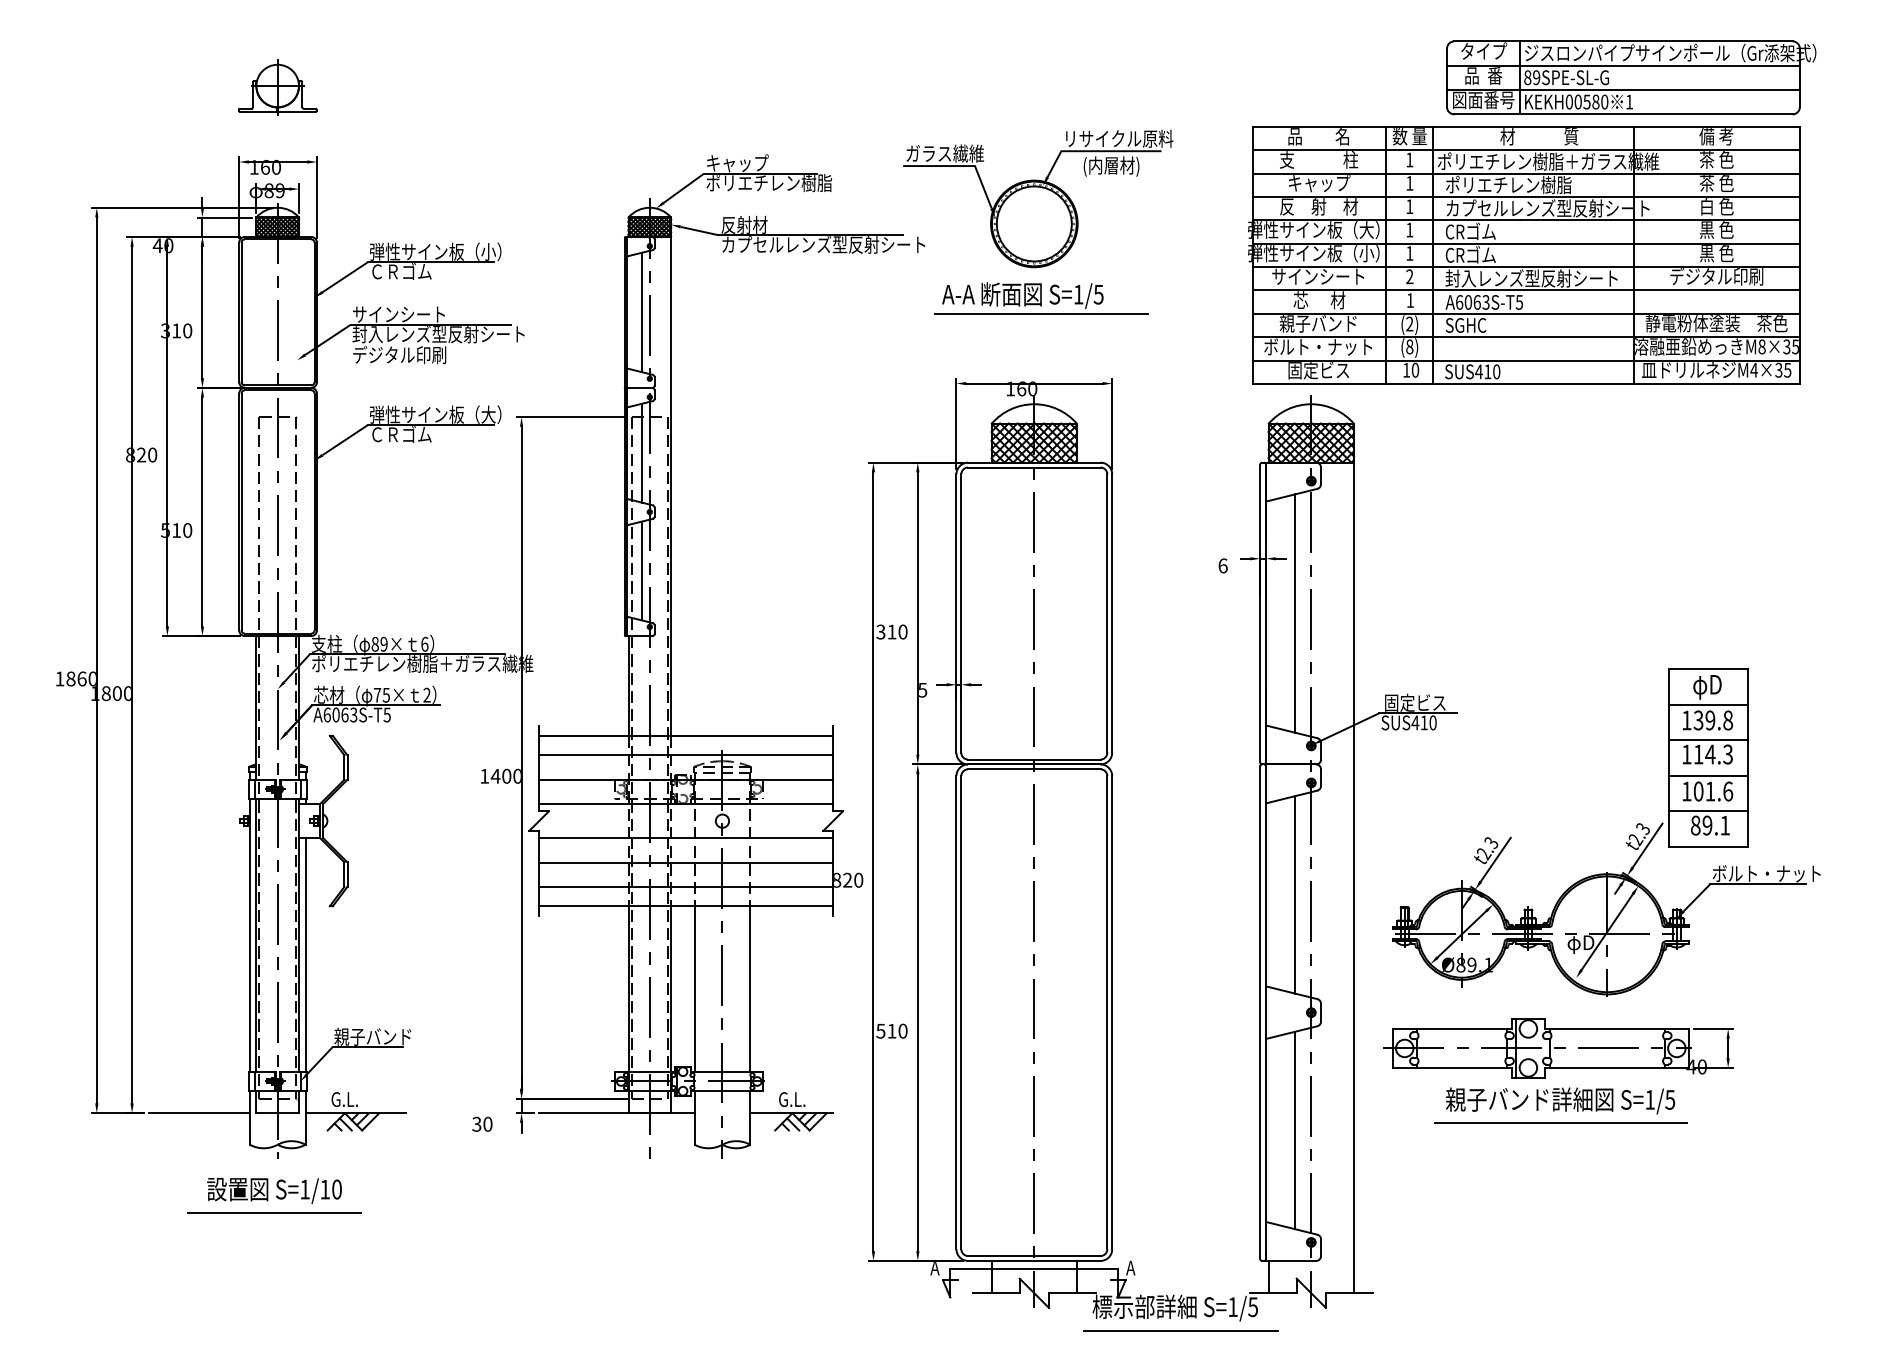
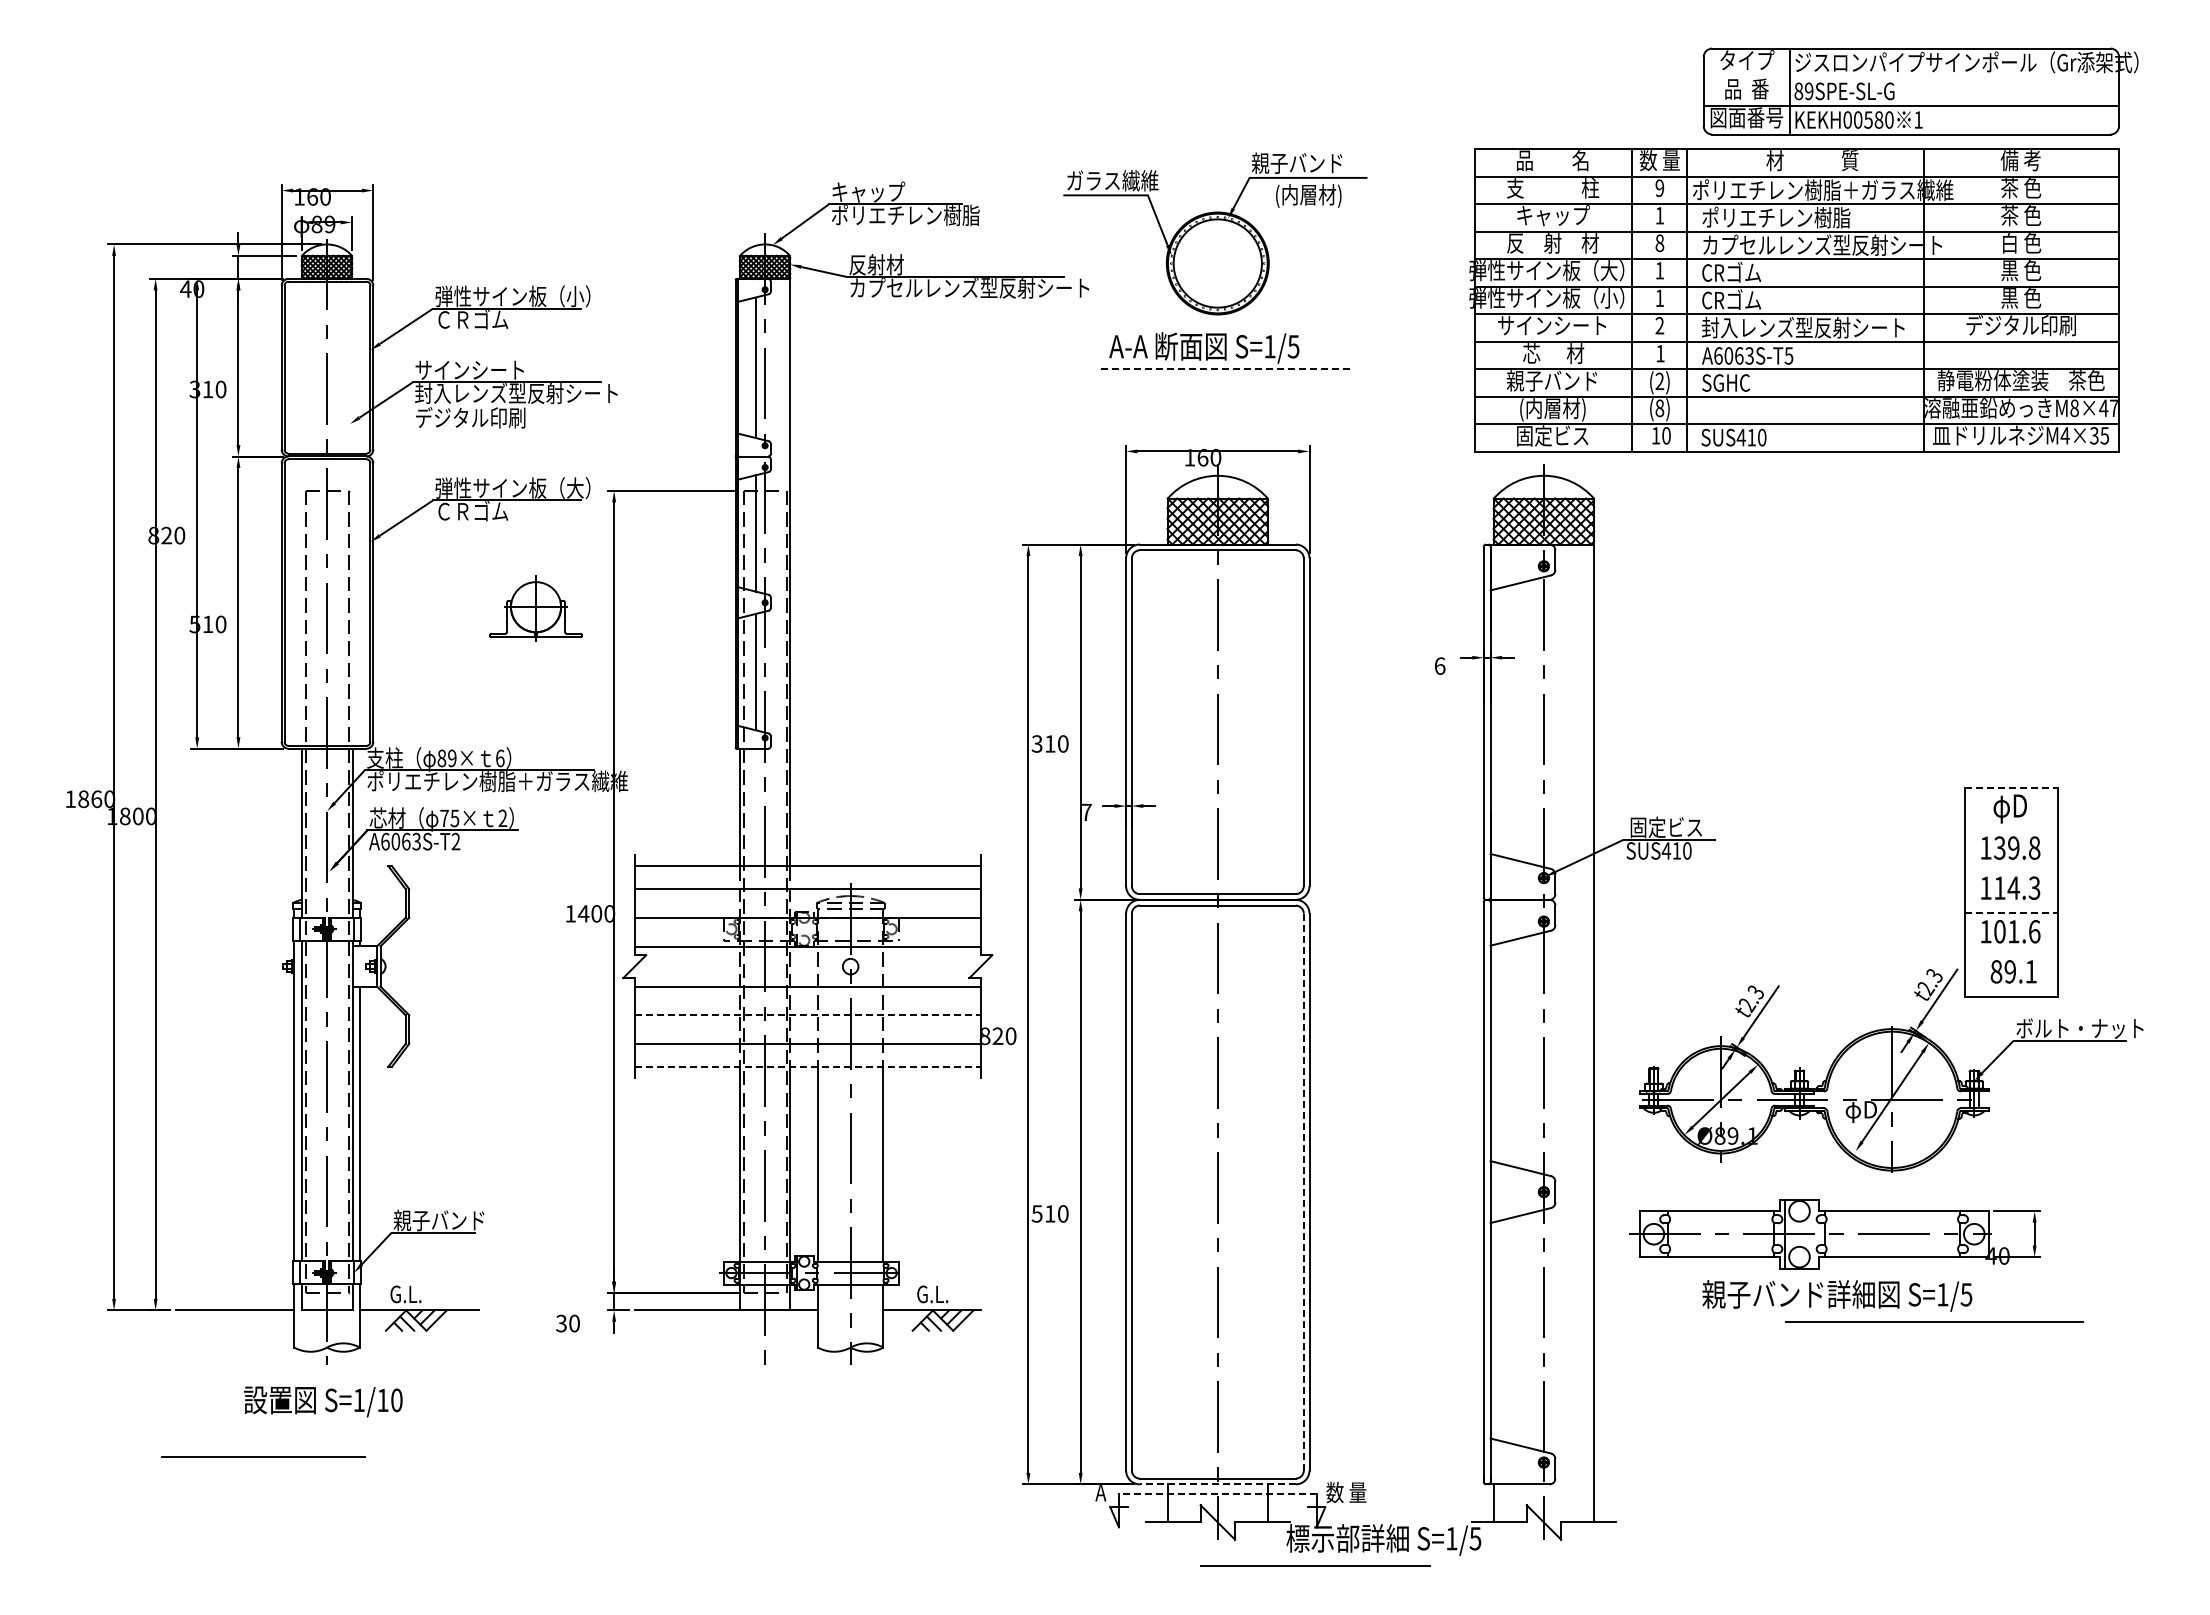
line: (1623, 65) -> (1911, 77), removed
part: (277, 87) -> (535, 608), moved
text: (1118, 138) -> (1316, 162), リサイクル原料 -> 親子バンド
text: (1409, 160) -> (1659, 188), 1 -> 9
text: (1409, 206) -> (1659, 243), 1 -> 8
line: (1041, 313) -> (1226, 369), solid -> dashed
text: (1317, 347) -> (1551, 409), ボルト・ナット -> (内層材)
text: (1790, 347) -> (2108, 408), M8×35 -> M8×47
line: (1295, 612) -> (1525, 721), removed
line: (1708, 669) -> (2011, 787), solid -> dashed
text: (922, 690) -> (1086, 812), 5 -> 7
line: (1708, 704) -> (2011, 829), removed
text: (386, 714) -> (455, 841), A6063S-T5 -> A6063S-T2
line: (1708, 740) -> (2011, 871), removed
line: (1708, 776) -> (2011, 913), solid -> dashed
line: (1708, 811) -> (2011, 955), removed
line: (686, 862) -> (808, 1015), solid -> dashed
line: (1295, 894) -> (1525, 1053), removed
line: (686, 905) -> (808, 1066), solid -> dashed
line: (1107, 1013) -> (1303, 1192), solid -> dashed
line: (1560, 1122) -> (1934, 1321), moved
line: (1295, 1130) -> (1525, 1330), removed
line: (274, 1212) -> (263, 1456), moved
line: (1034, 1261) -> (1217, 1484), solid -> dashed
text: (1143, 1267) -> (1346, 1492), A -> 数 量
line: (1034, 1268) -> (1217, 1493), solid -> dashed
line: (1181, 1329) -> (1315, 1565), moved

